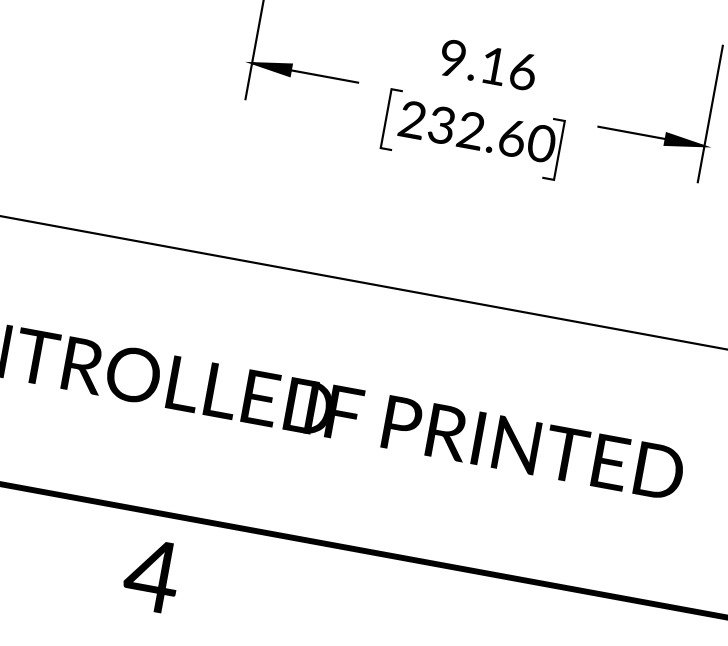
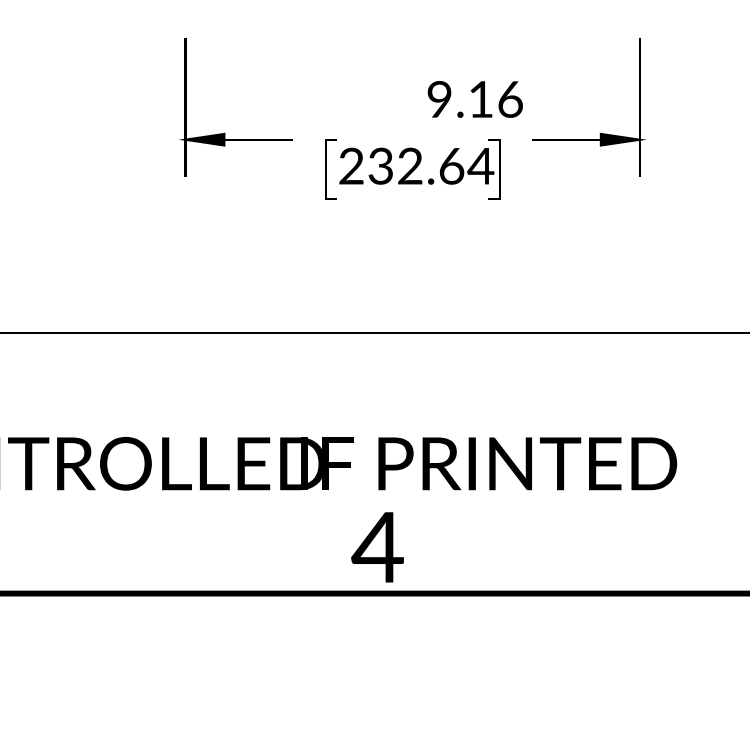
text: (487, 64) -> (474, 99), moved
text: (541, 142) -> (480, 165), 232.60 -> 232.64
text: (151, 575) -> (377, 547), moved

